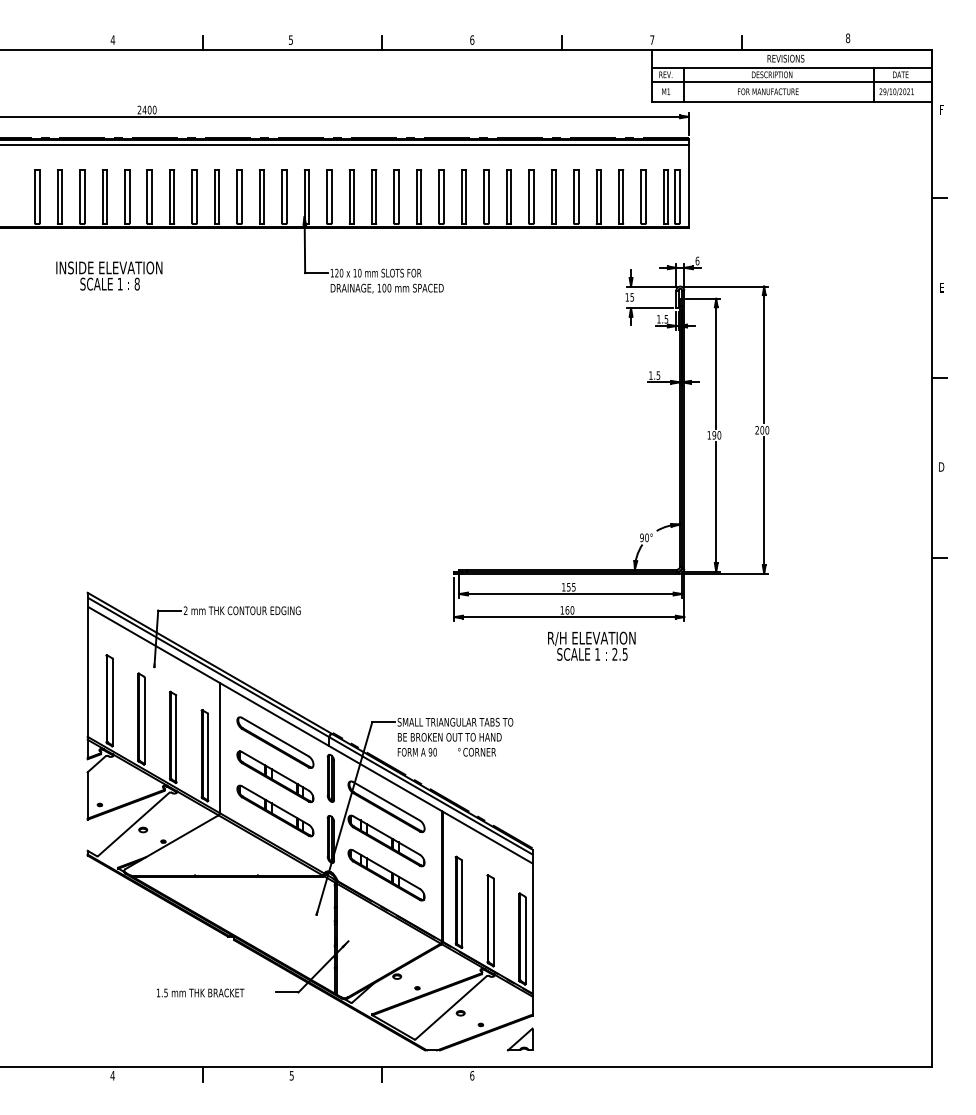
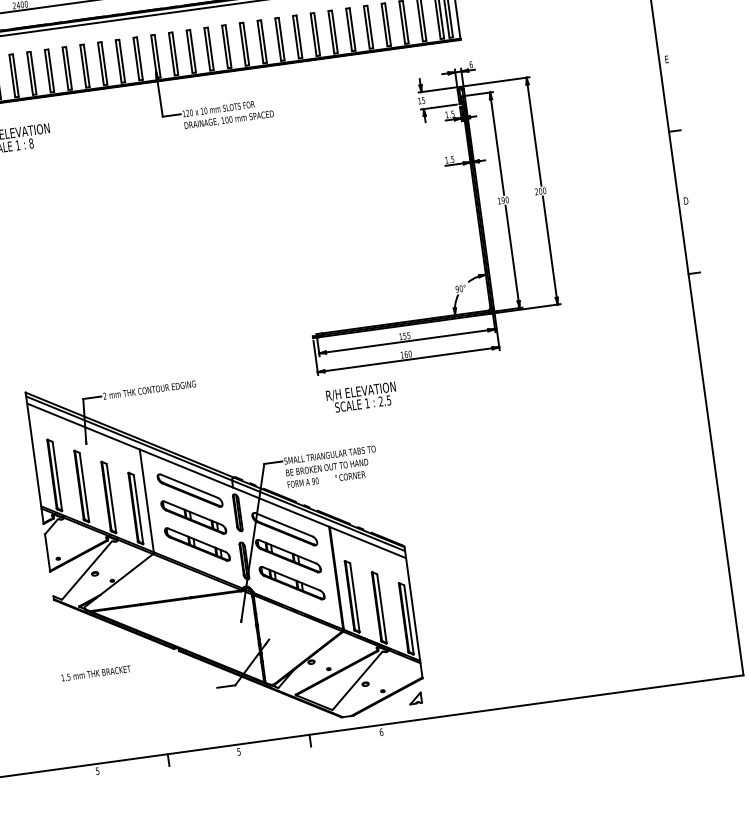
text: (591, 645) -> (361, 397), moved
text: (200, 992) -> (96, 673), moved
part: (520, 1039) -> (415, 698), size x0.6
text: (112, 1075) -> (97, 770), 4 -> 5

